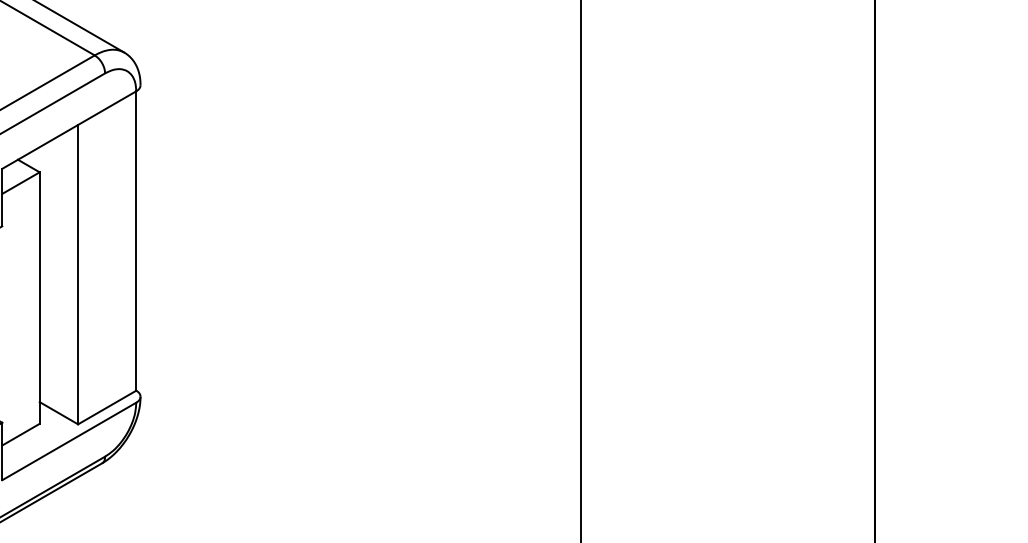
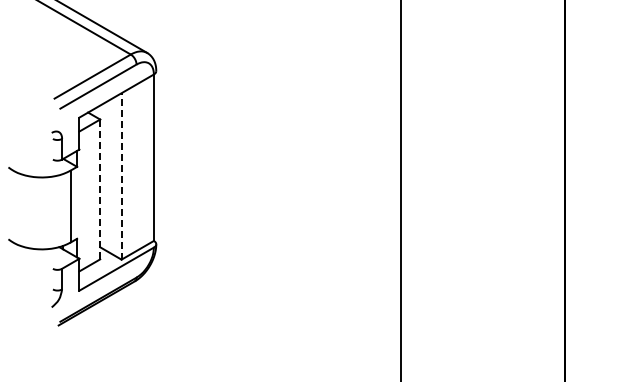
line: (77, 272) -> (121, 175), solid -> dashed
line: (40, 298) -> (100, 189), solid -> dashed

